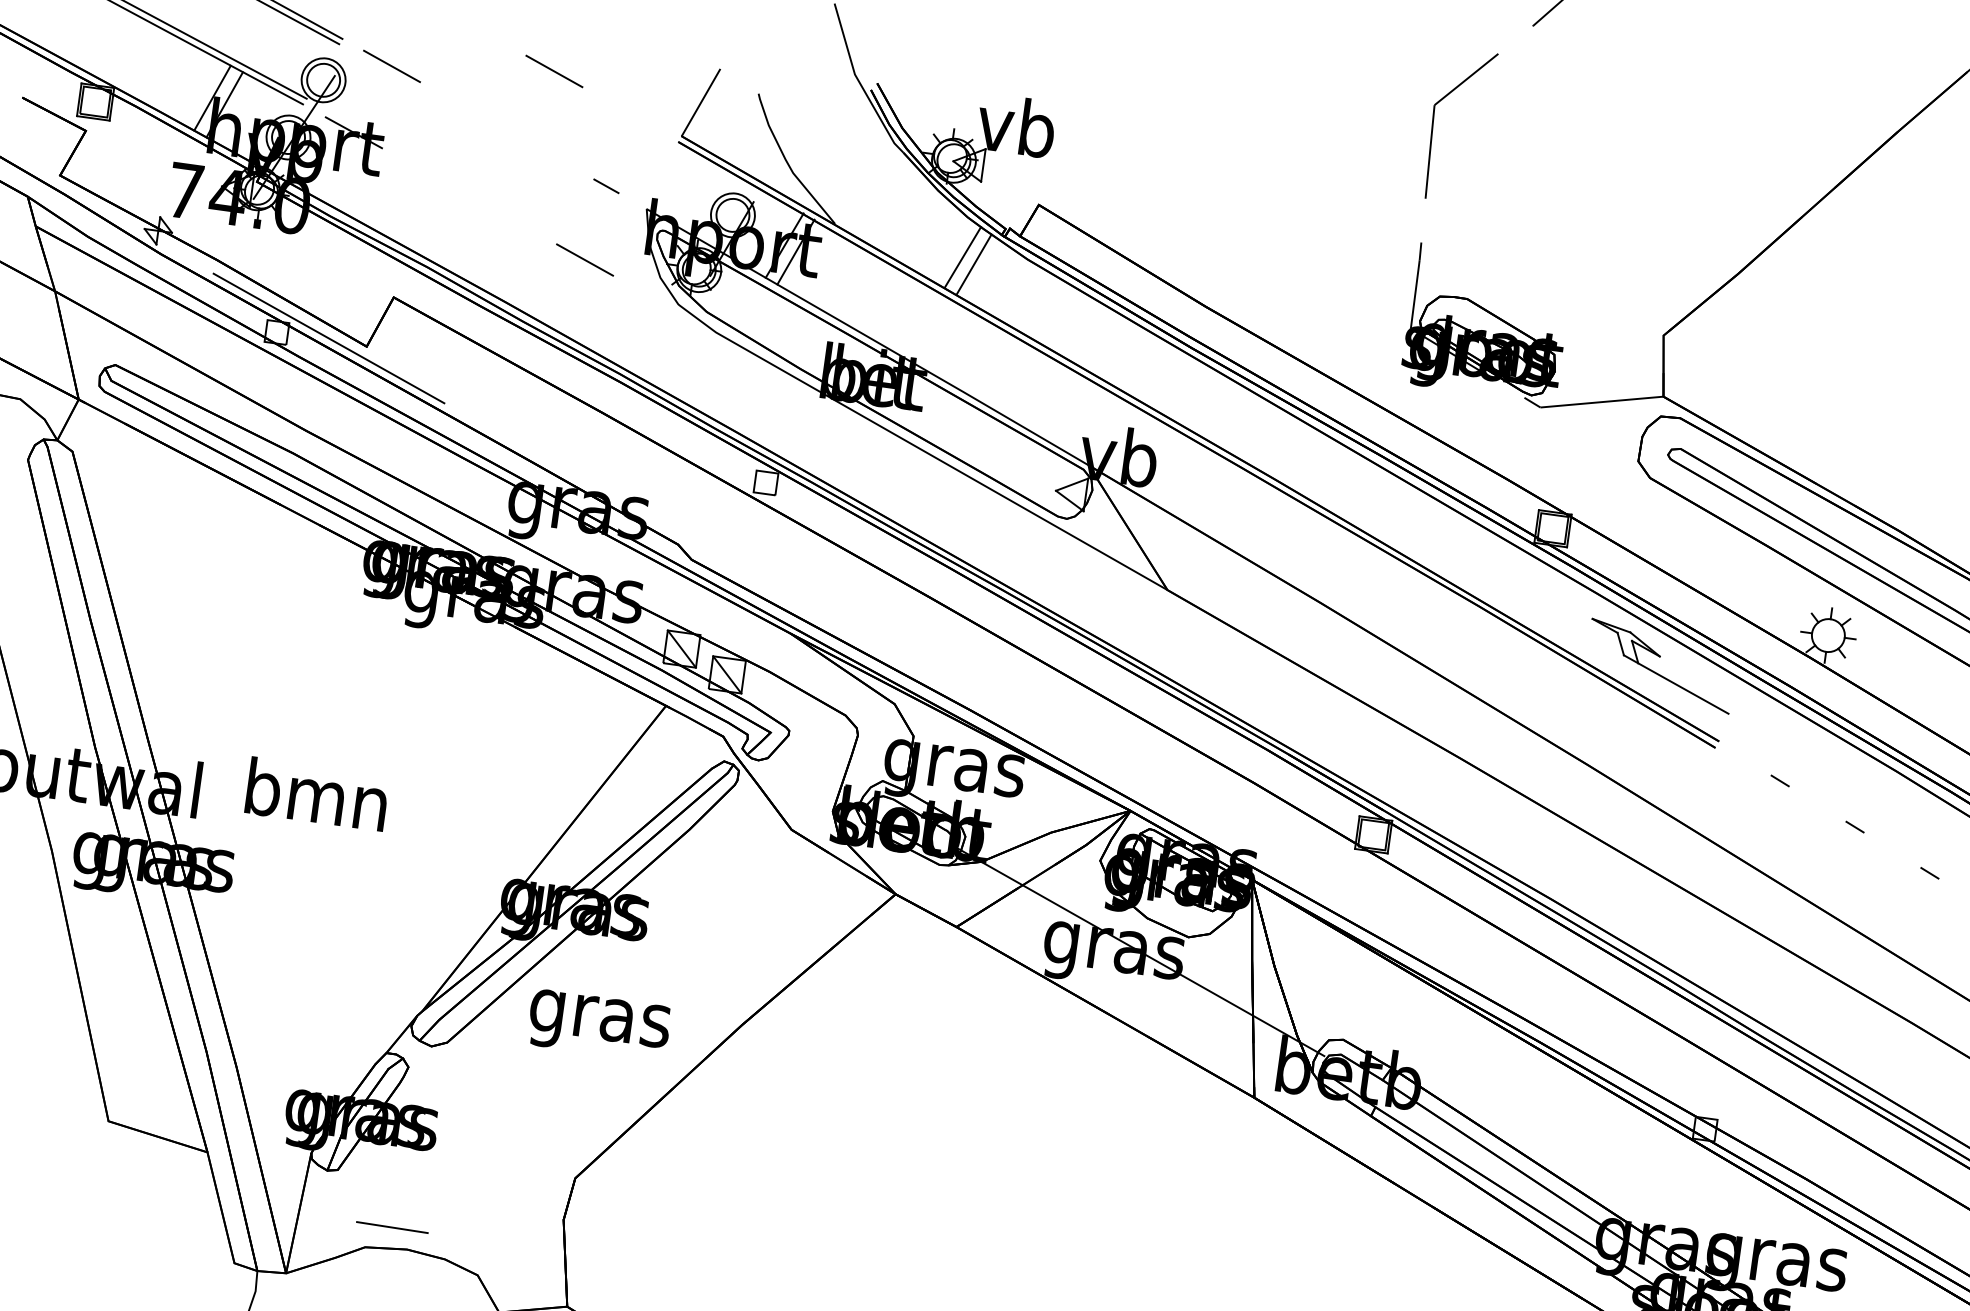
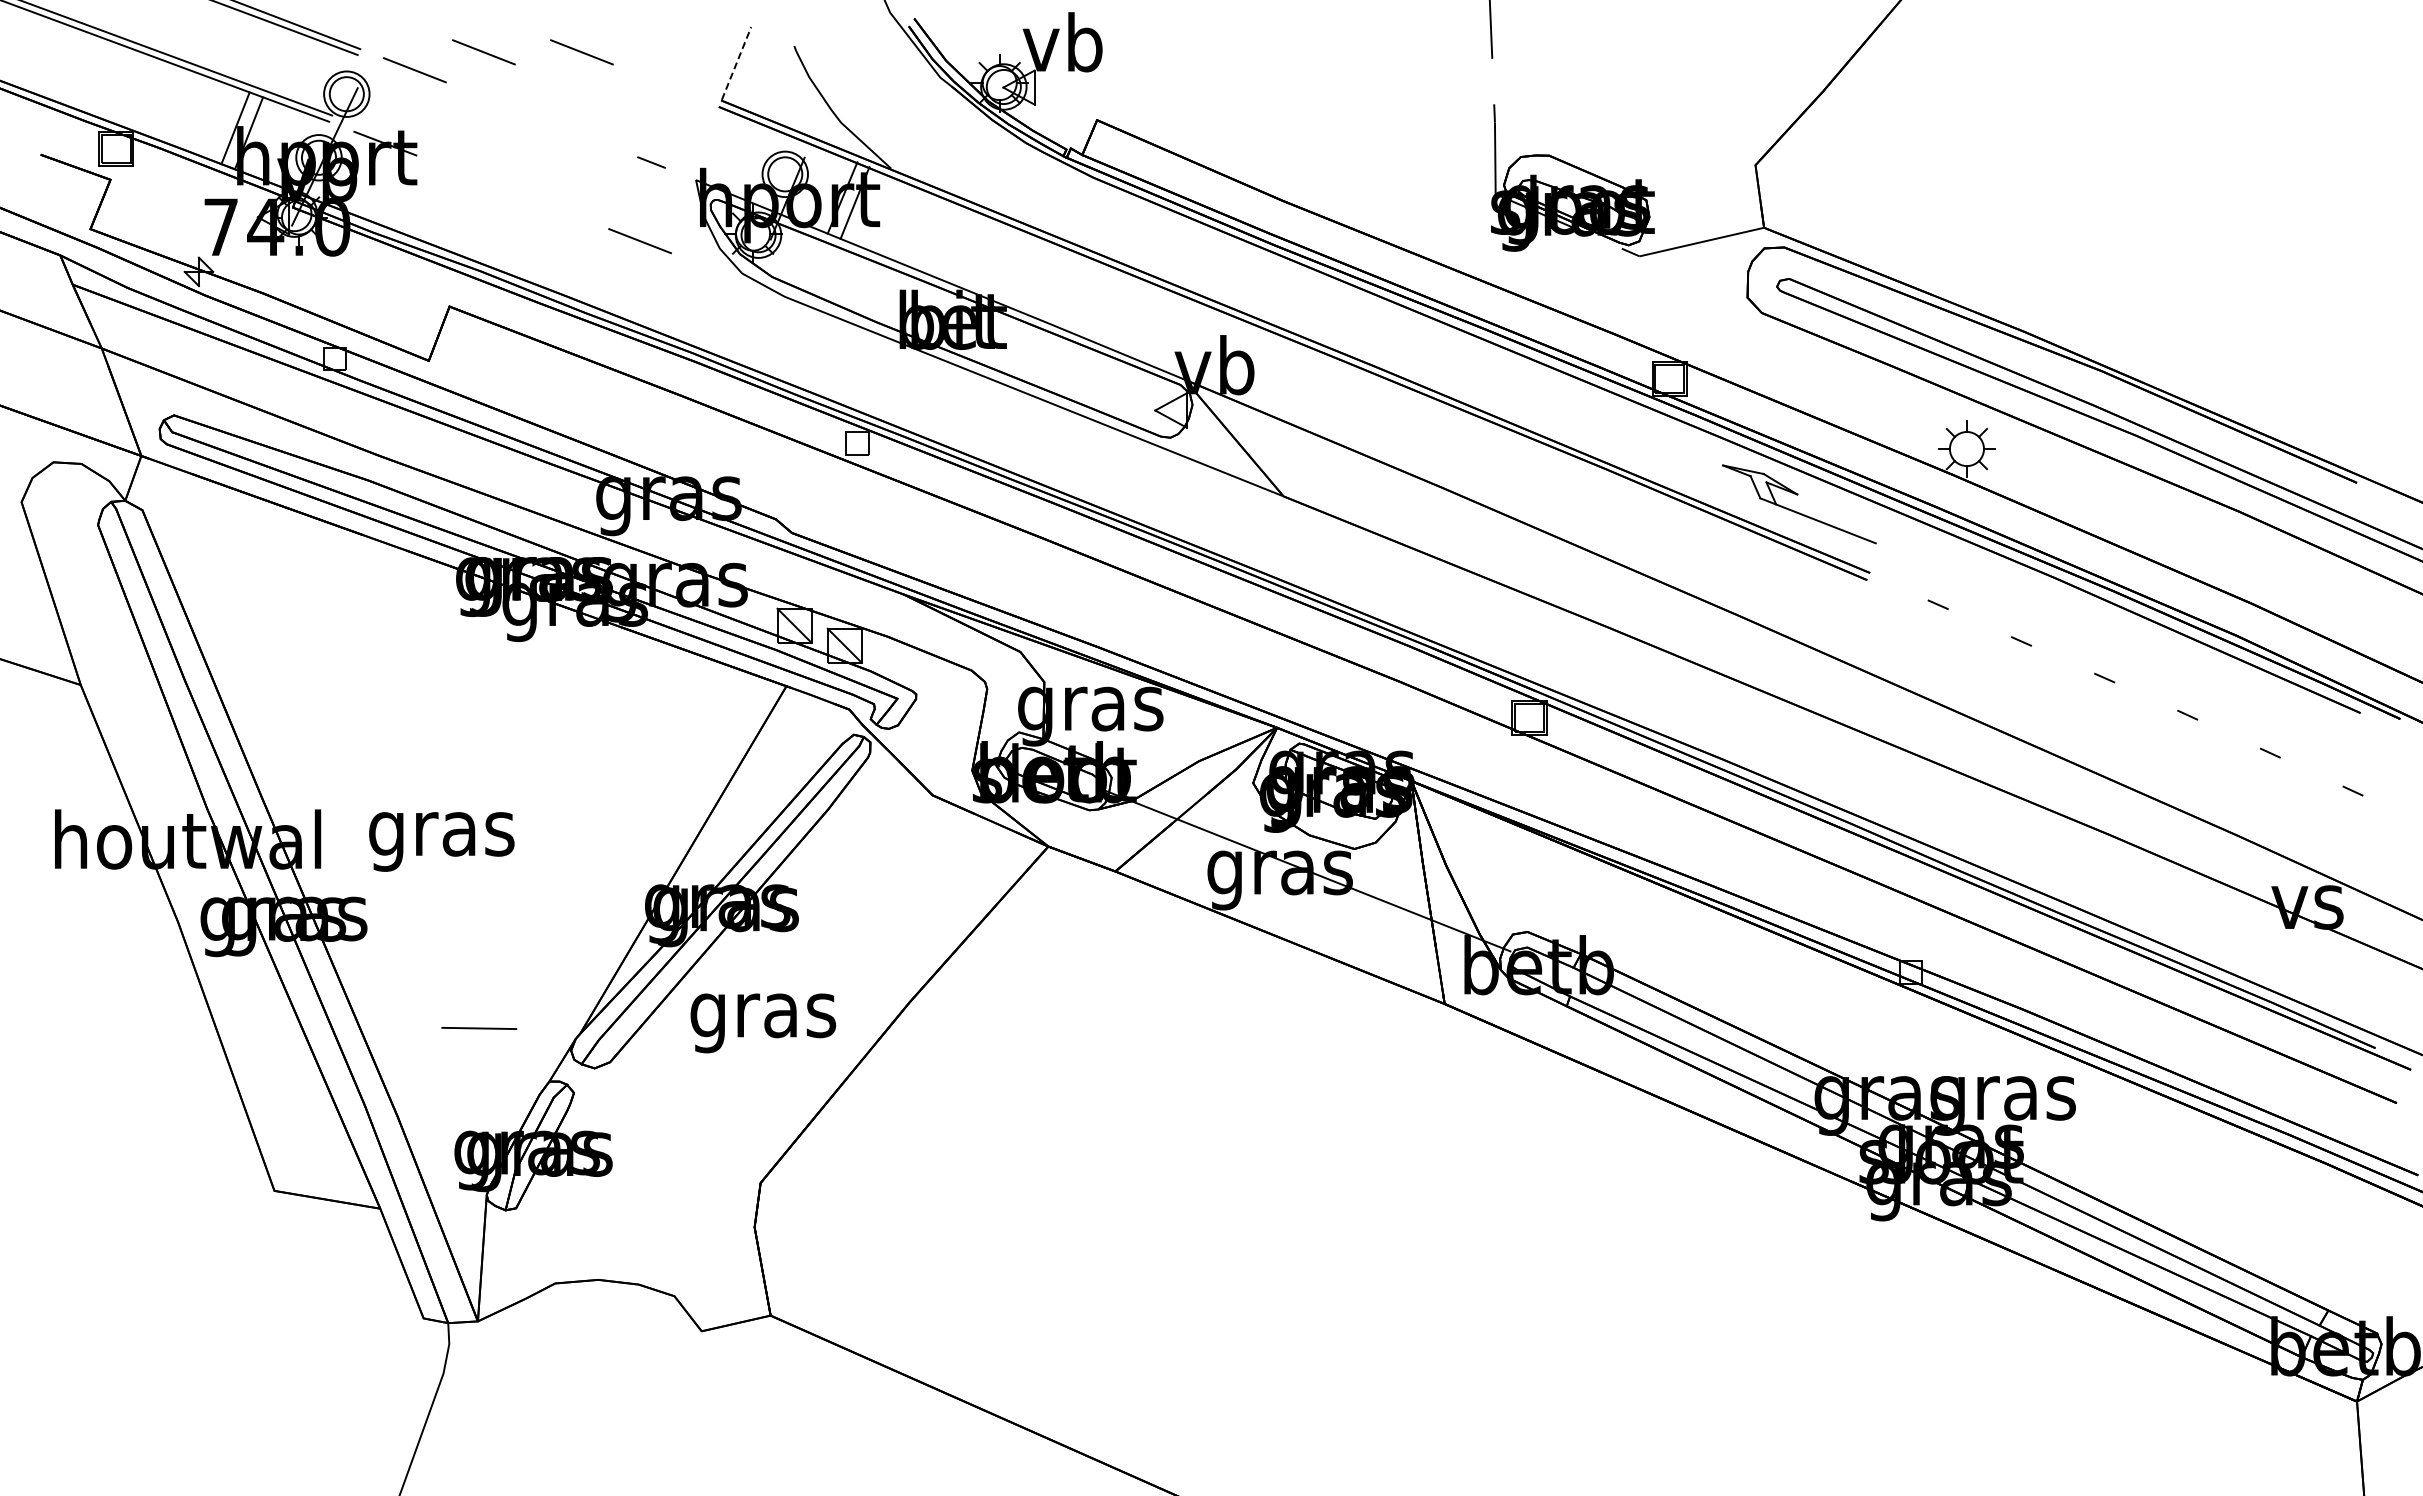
line: (460, 58) -> (483, 52), added
line: (701, 101) -> (736, 62), solid -> dashed
line: (962, 257) -> (1026, 184), removed
line: (973, 264) -> (1038, 190), removed
line: (328, 338) -> (388, 357), removed
text: (316, 801) -> (441, 833), bmn -> gras
line: (392, 1227) -> (479, 1028), moved

